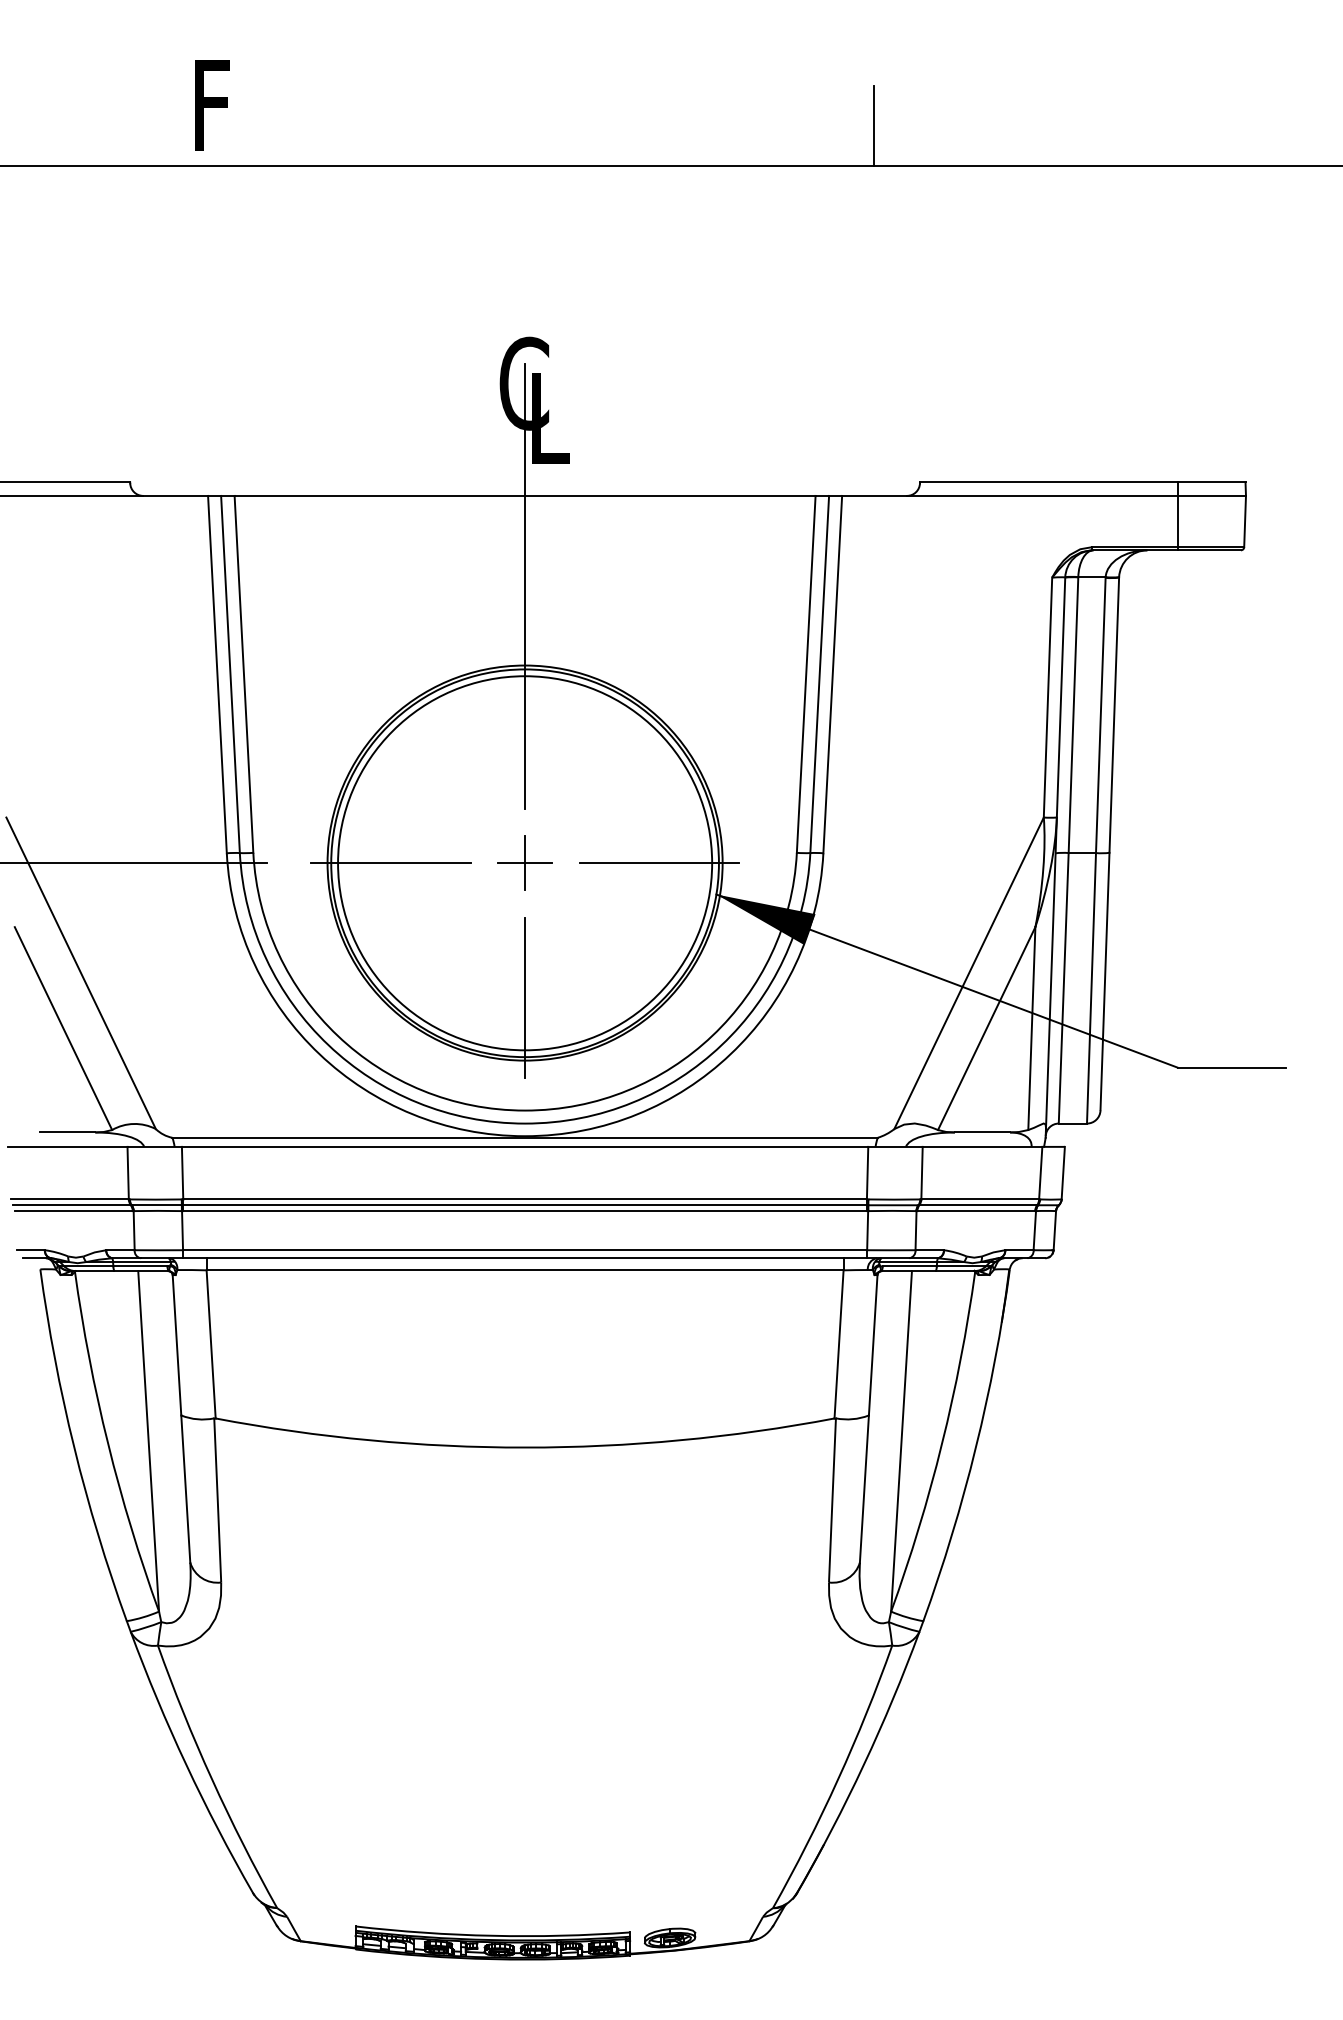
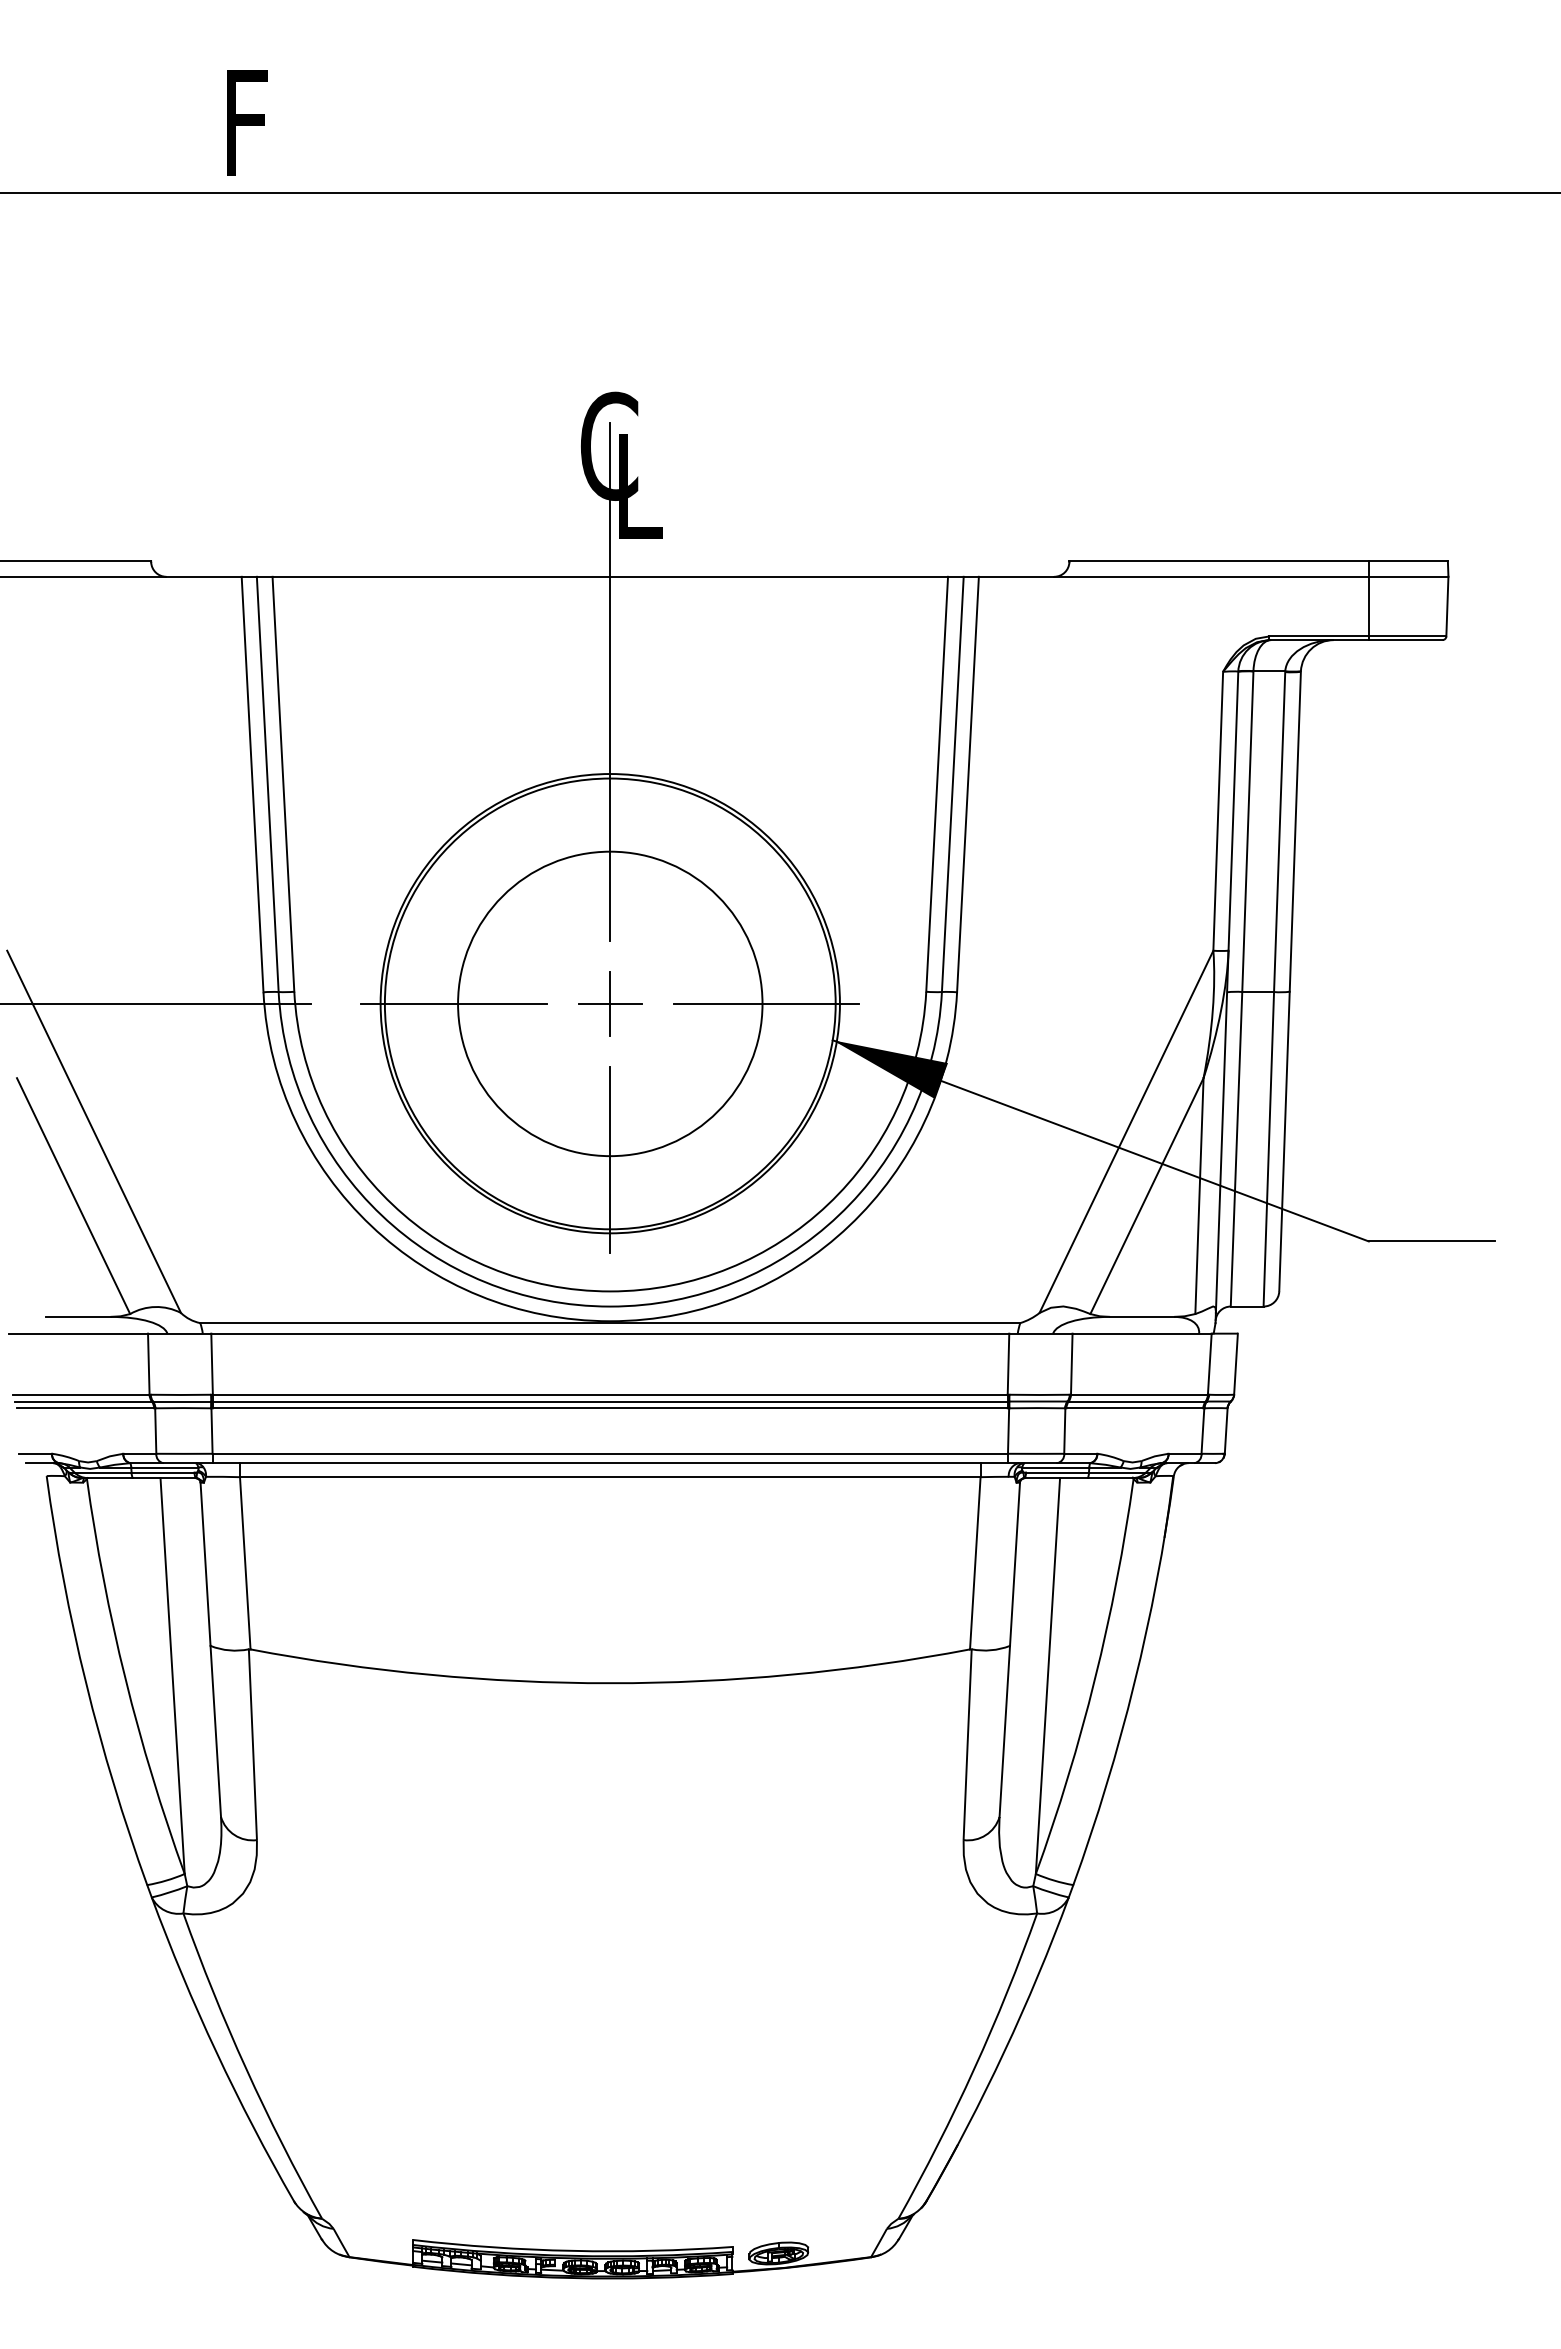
line: (874, 125) -> (1016, 146), removed
circle: (524, 862) -> (609, 1003), size x0.7

